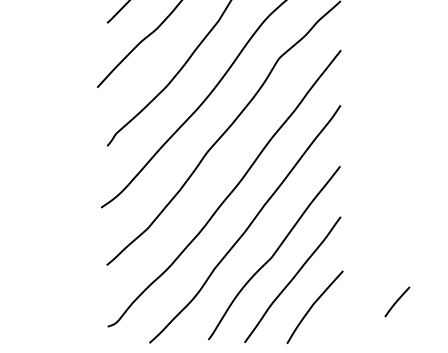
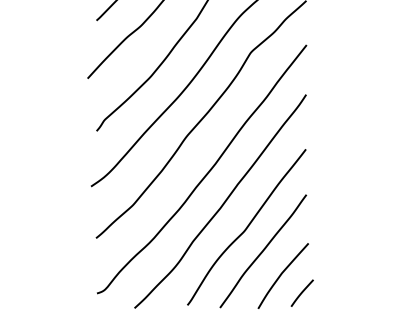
line: (396, 301) -> (301, 292), moved

